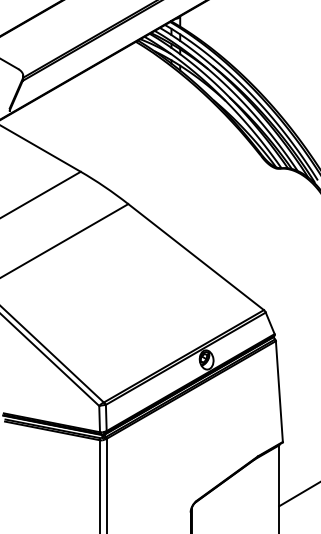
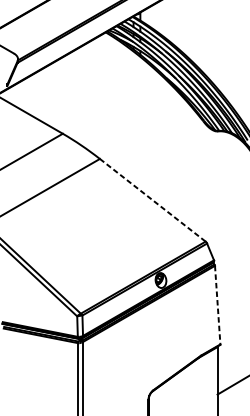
line: (196, 257) -> (153, 200), solid -> dashed
line: (279, 391) -> (217, 305), solid -> dashed

